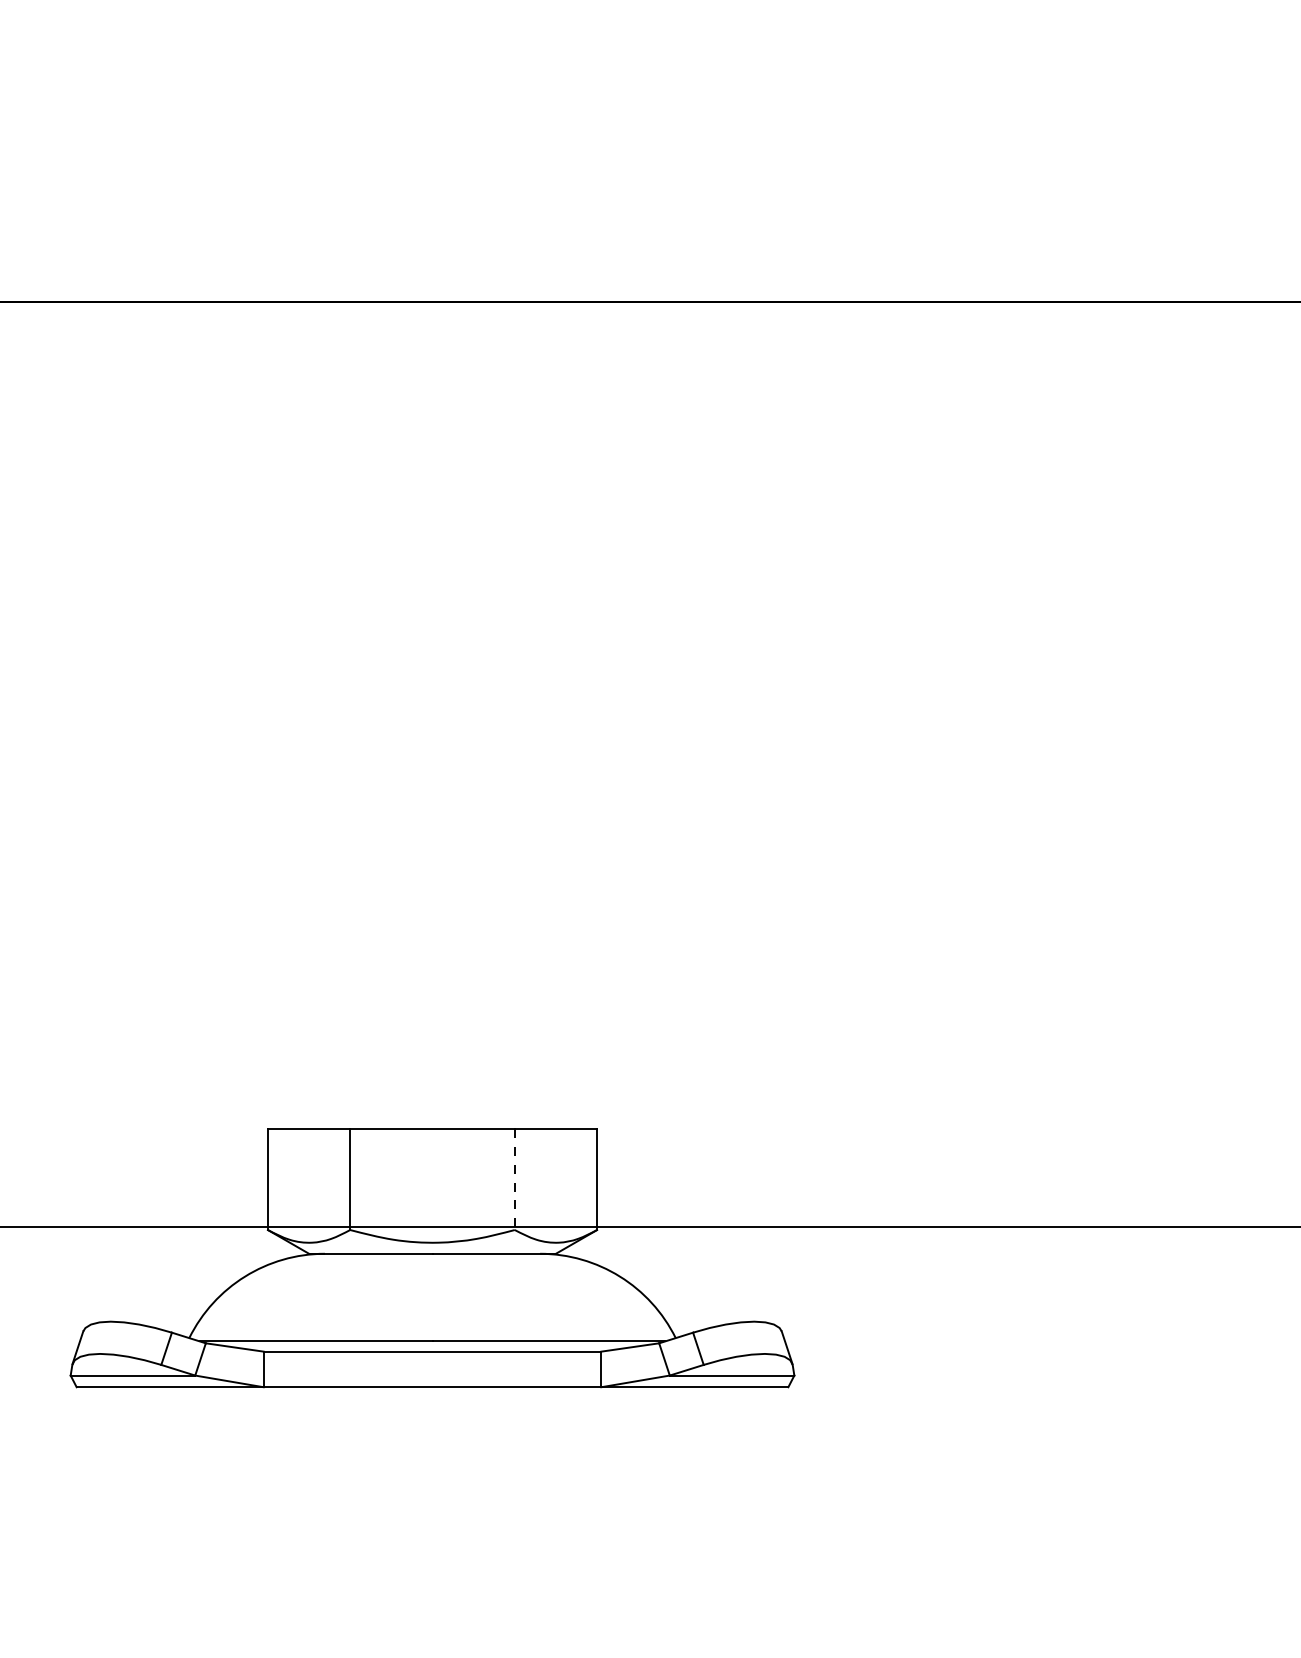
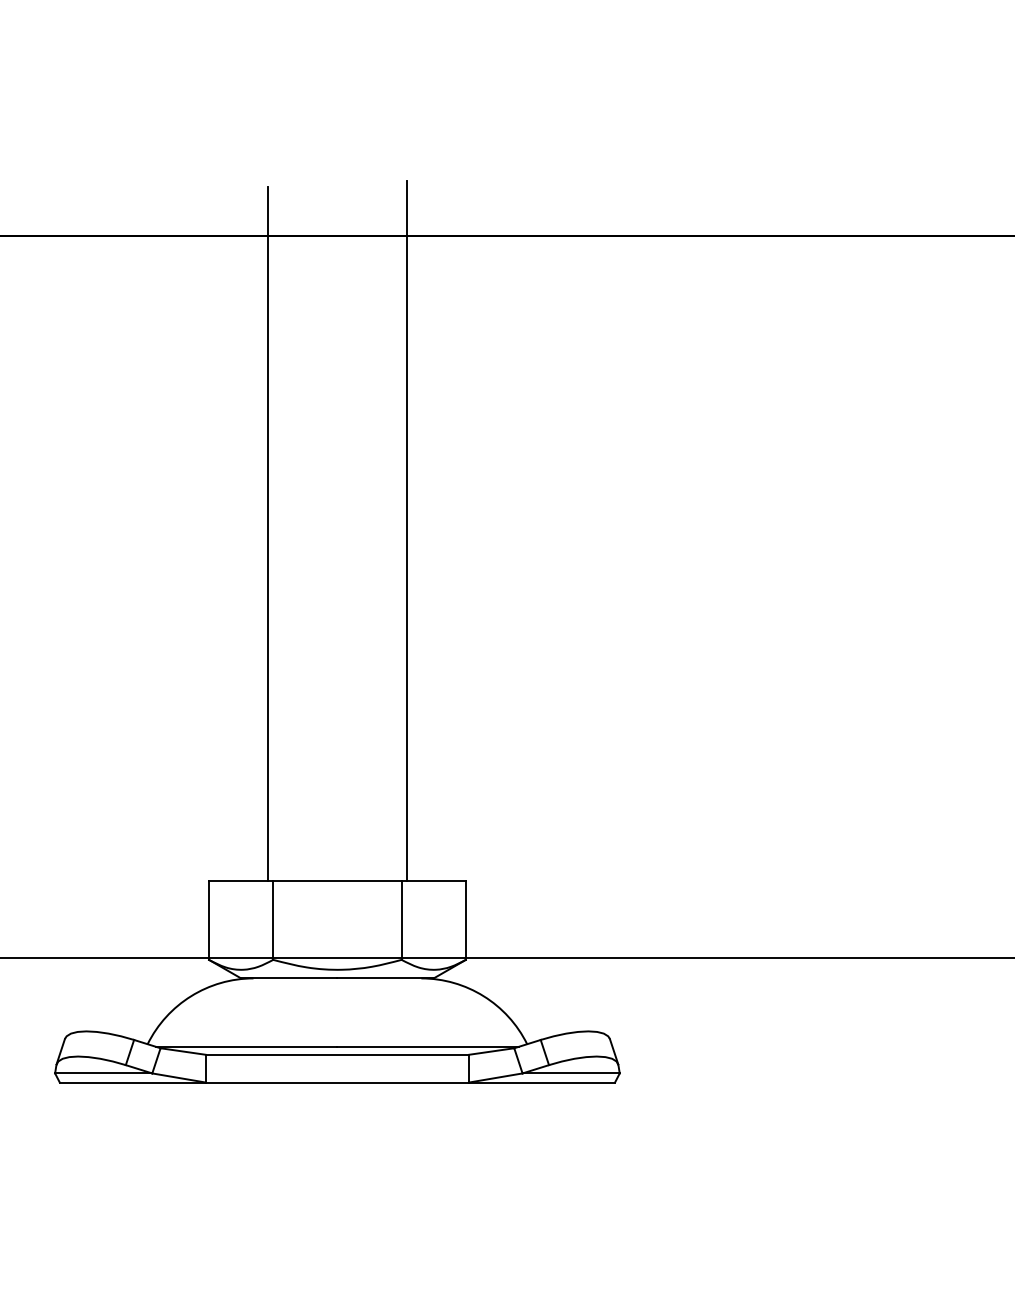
line: (521, 680) -> (406, 531), added
line: (343, 684) -> (267, 534), added
line: (514, 1180) -> (401, 921), dashed -> solid

